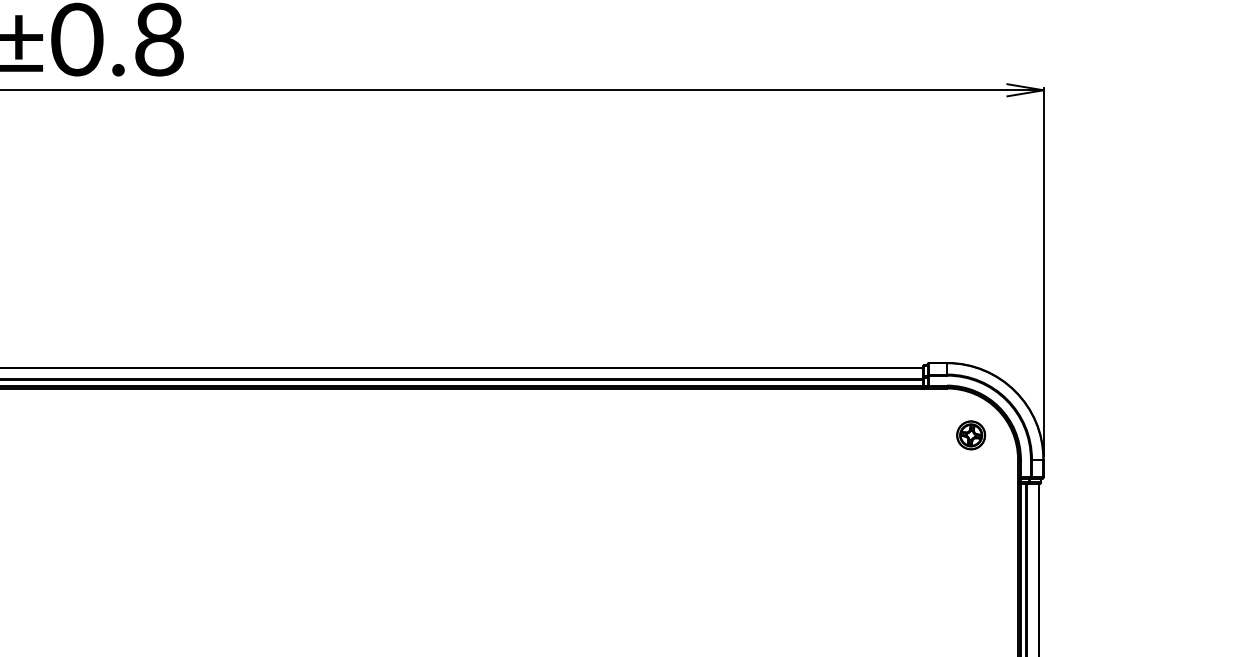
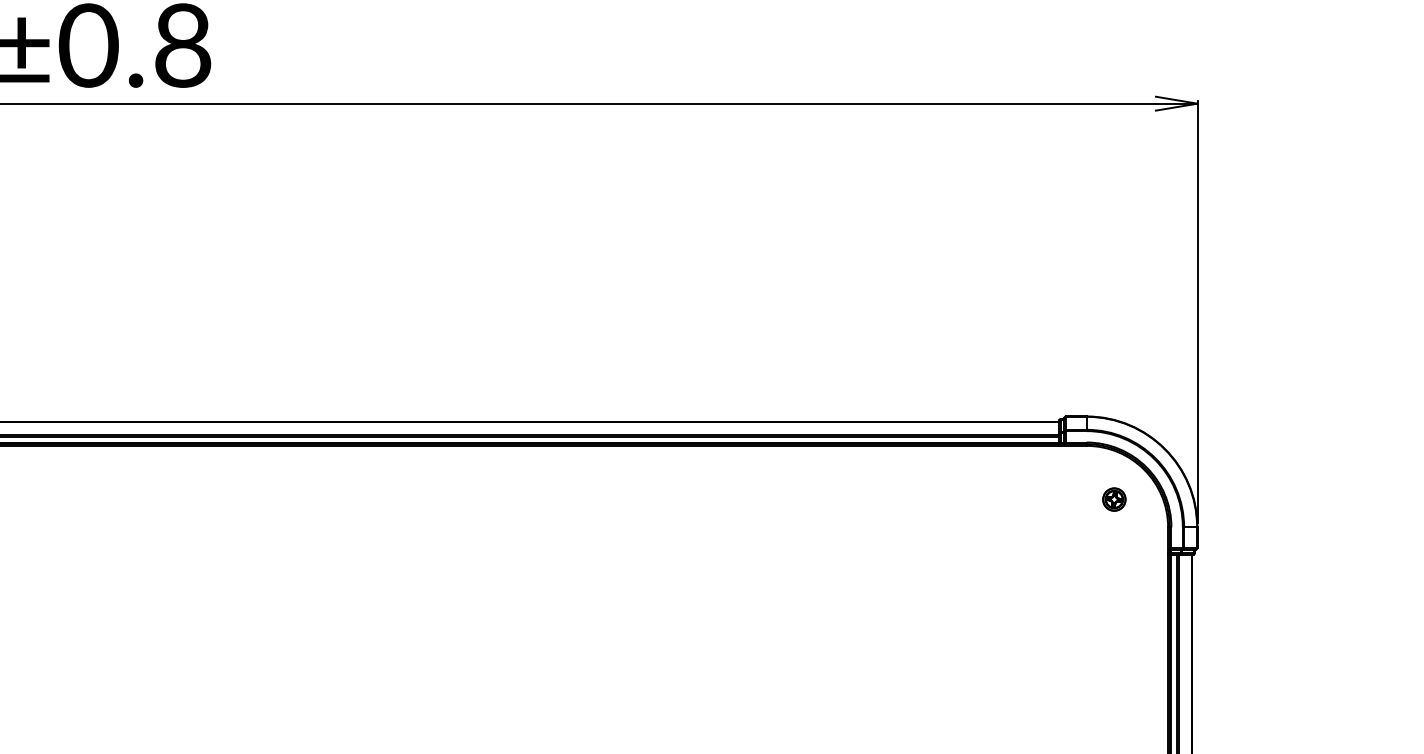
part: (971, 435) -> (1114, 499), size x0.7

